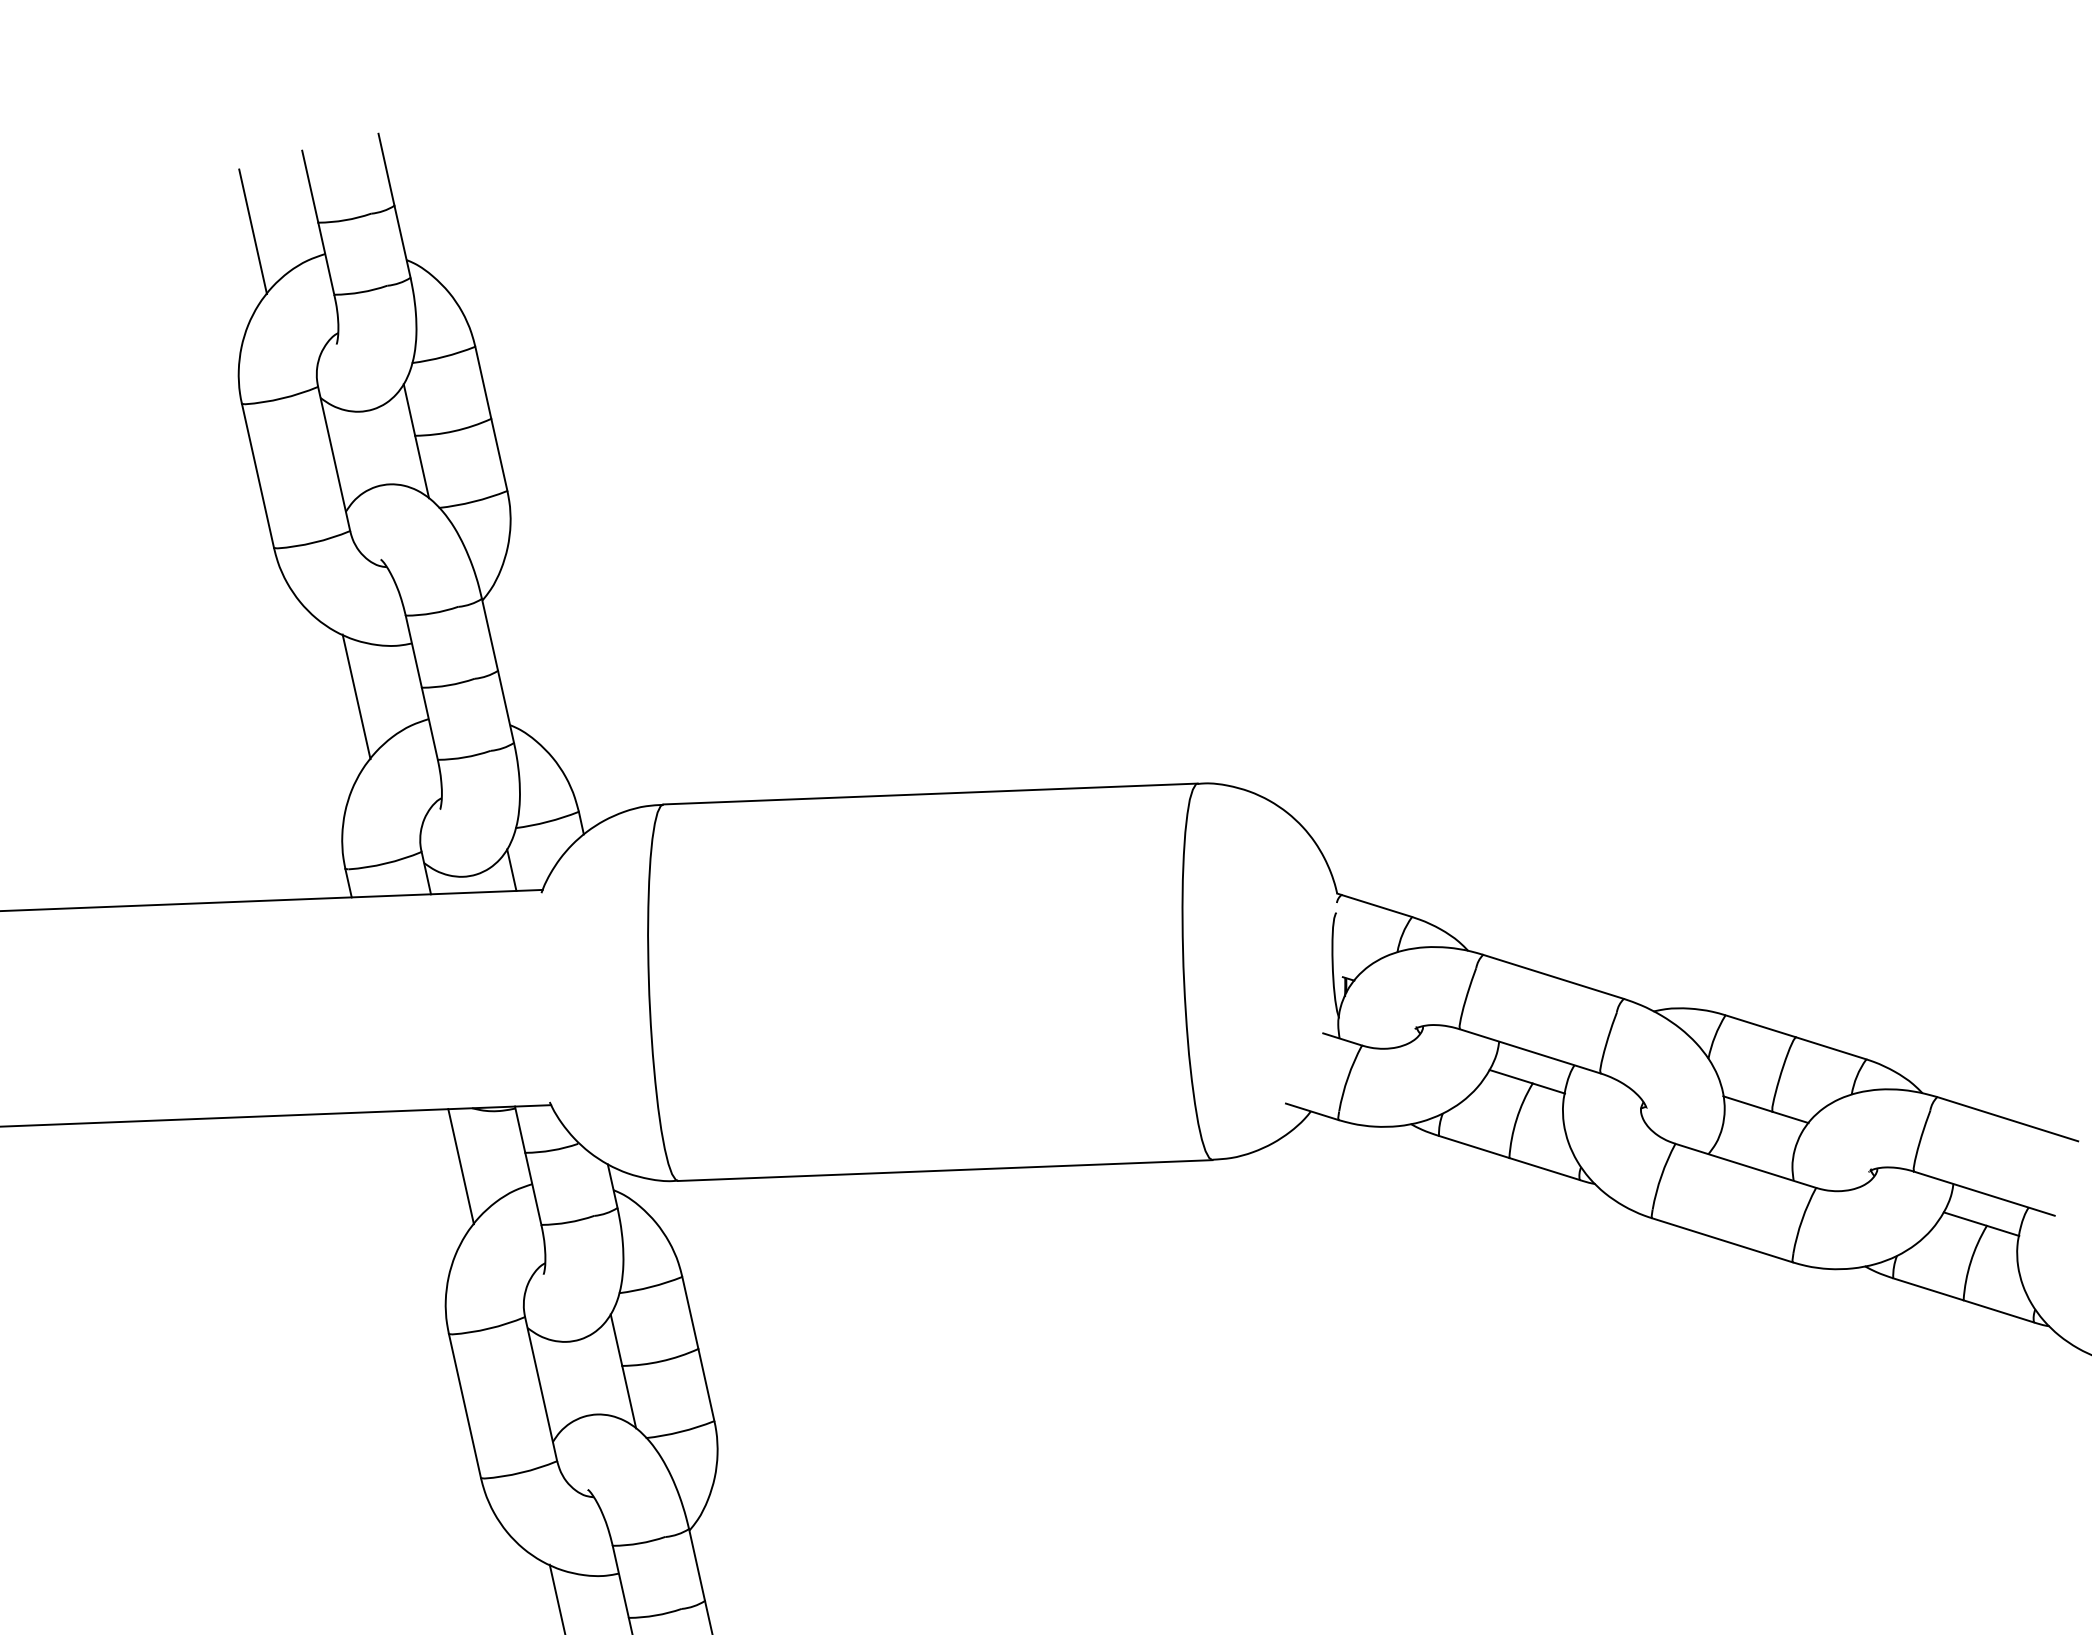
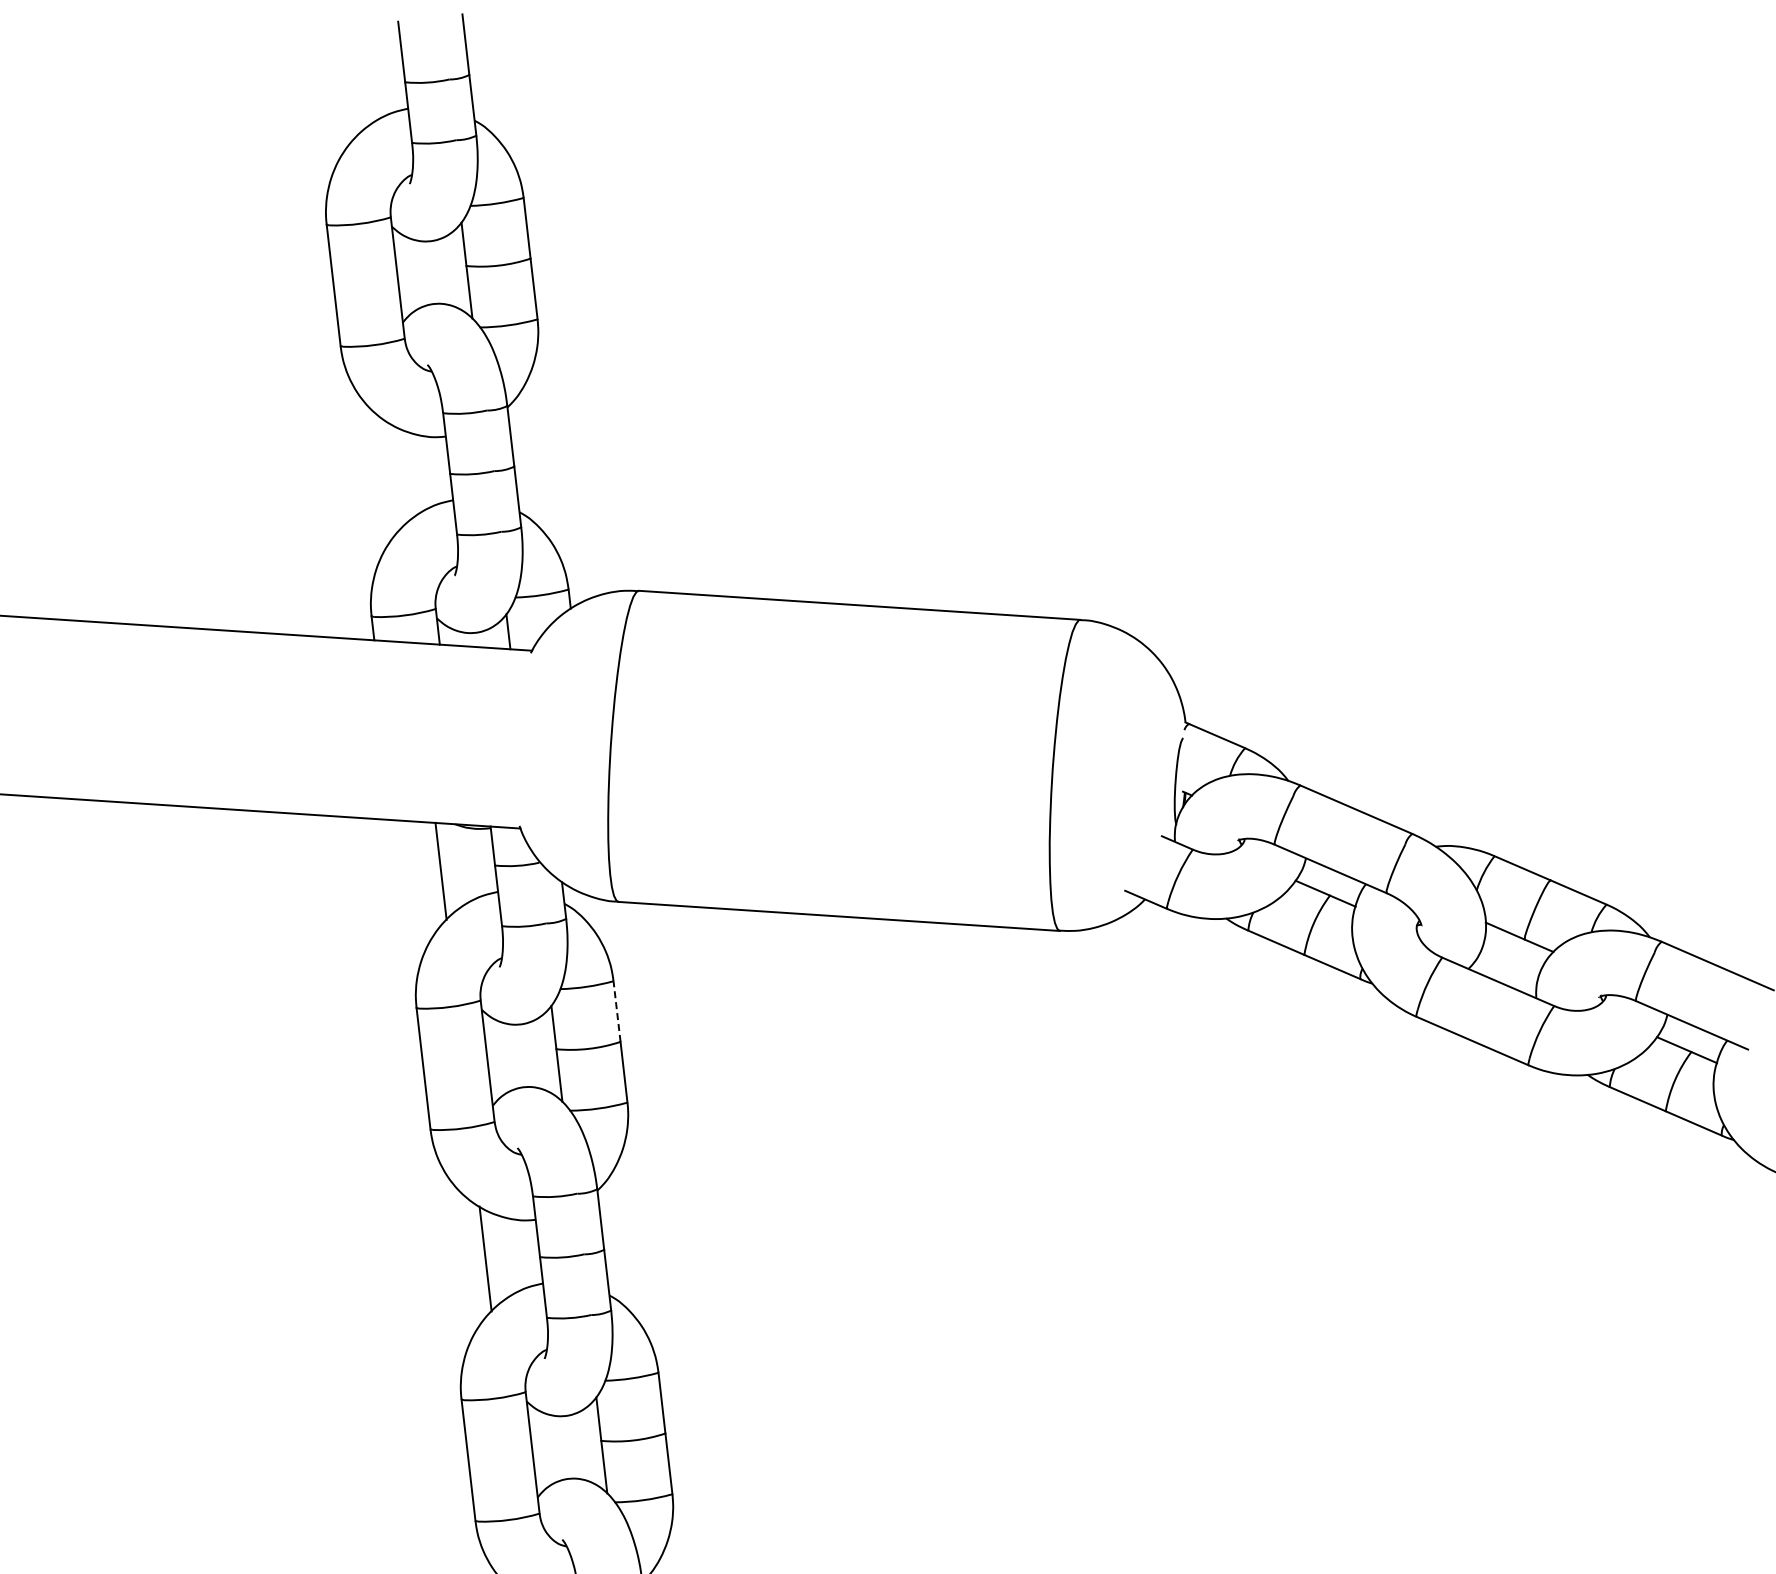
line: (252, 231) -> (350, 83), removed
line: (356, 696) -> (395, 475), removed
line: (690, 1312) -> (617, 1011), solid -> dashed

